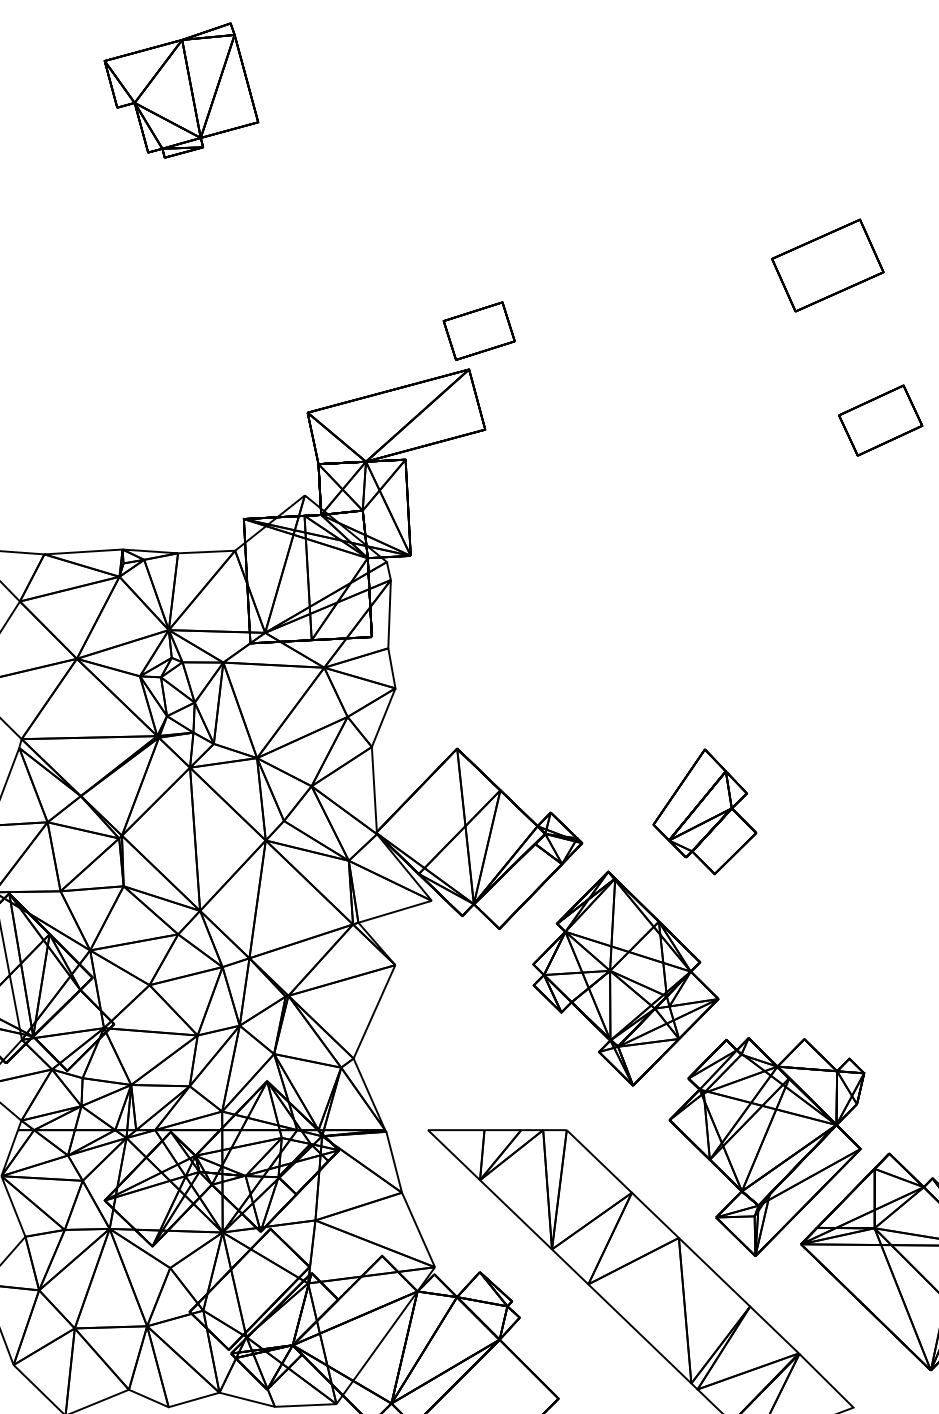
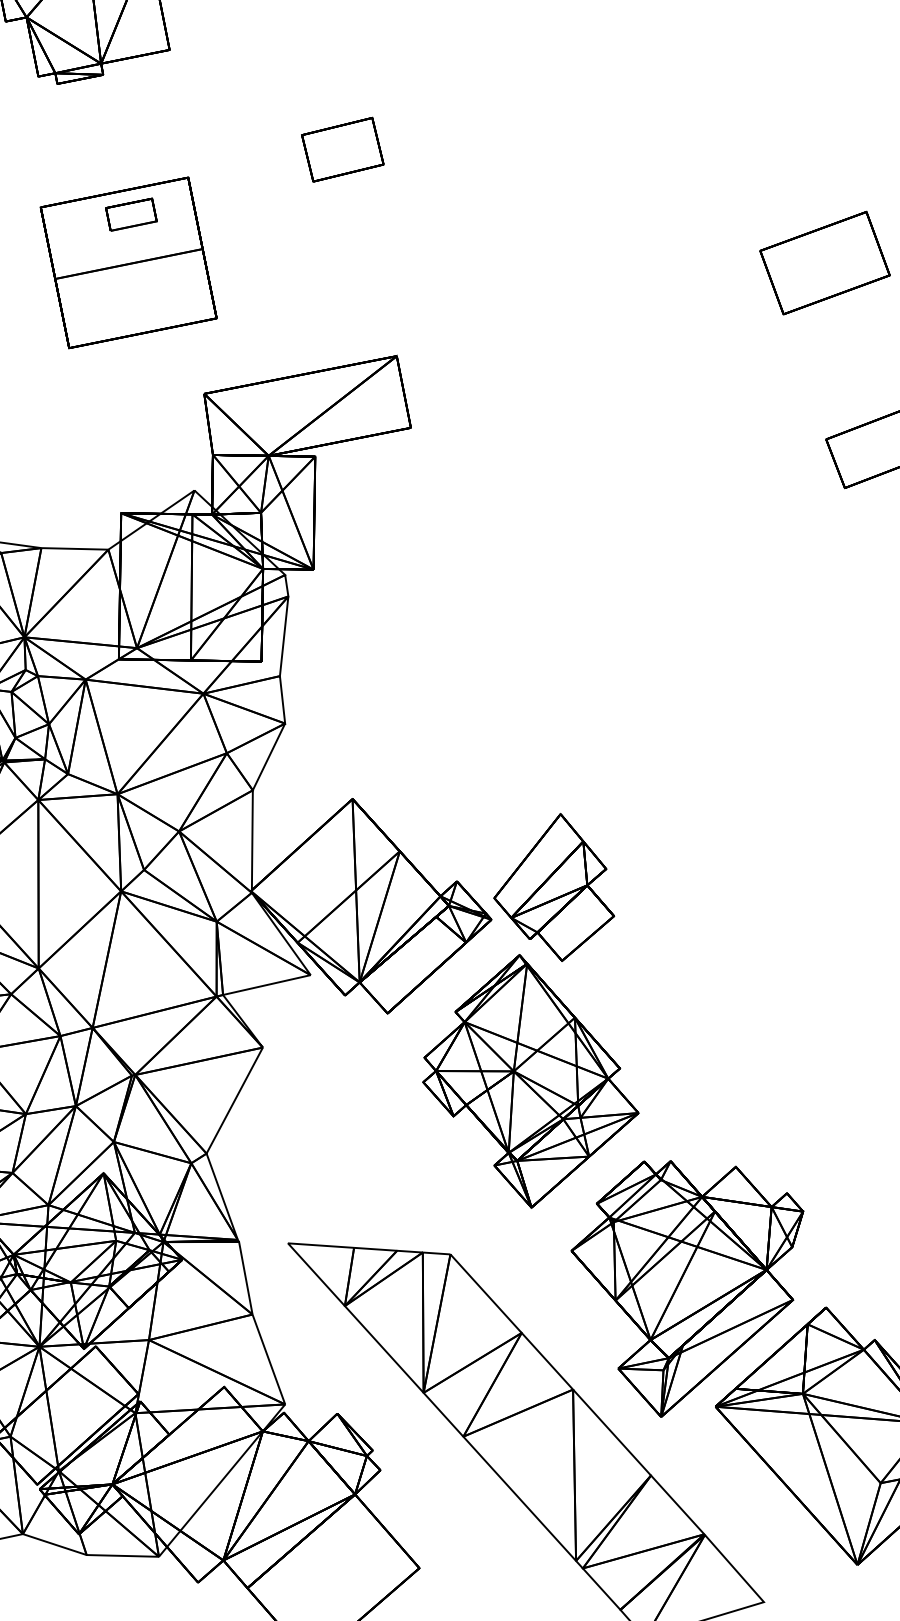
part: (235, 305) -> (128, 262), added
part: (478, 330) -> (341, 148), moved
part: (704, 811) -> (555, 886), moved

